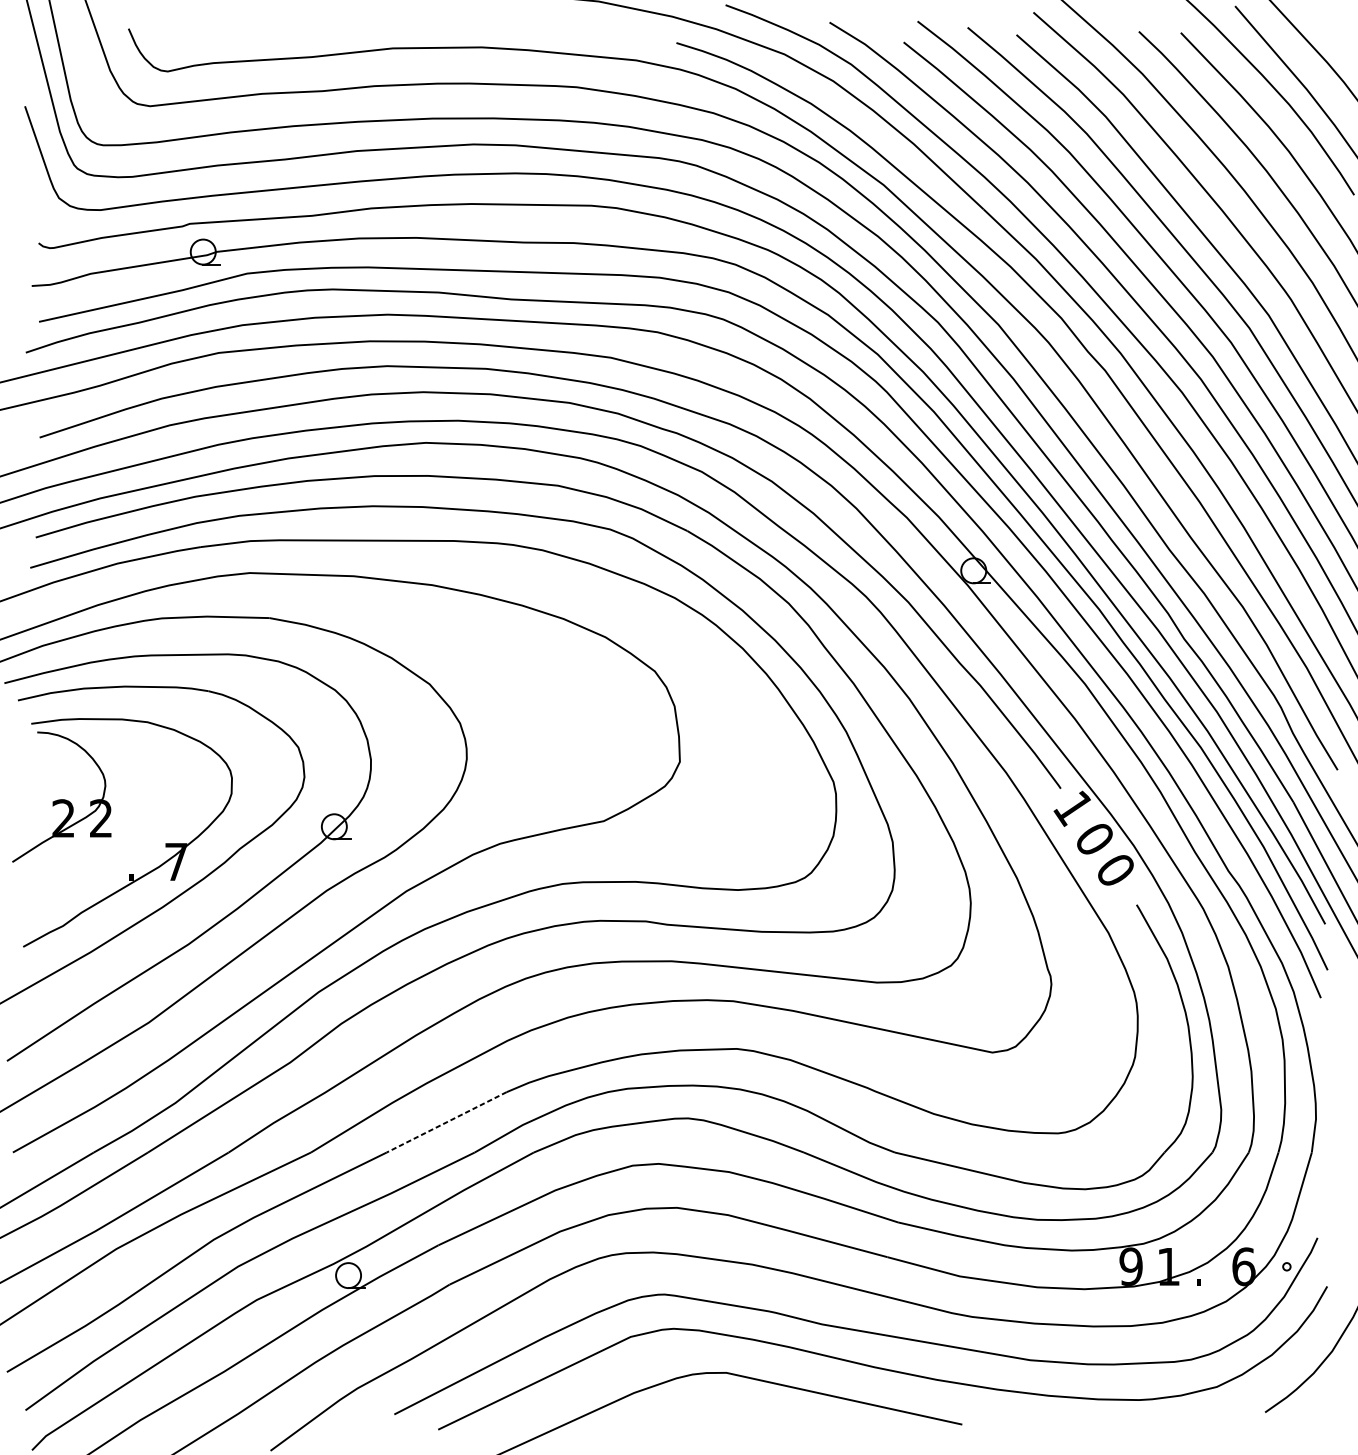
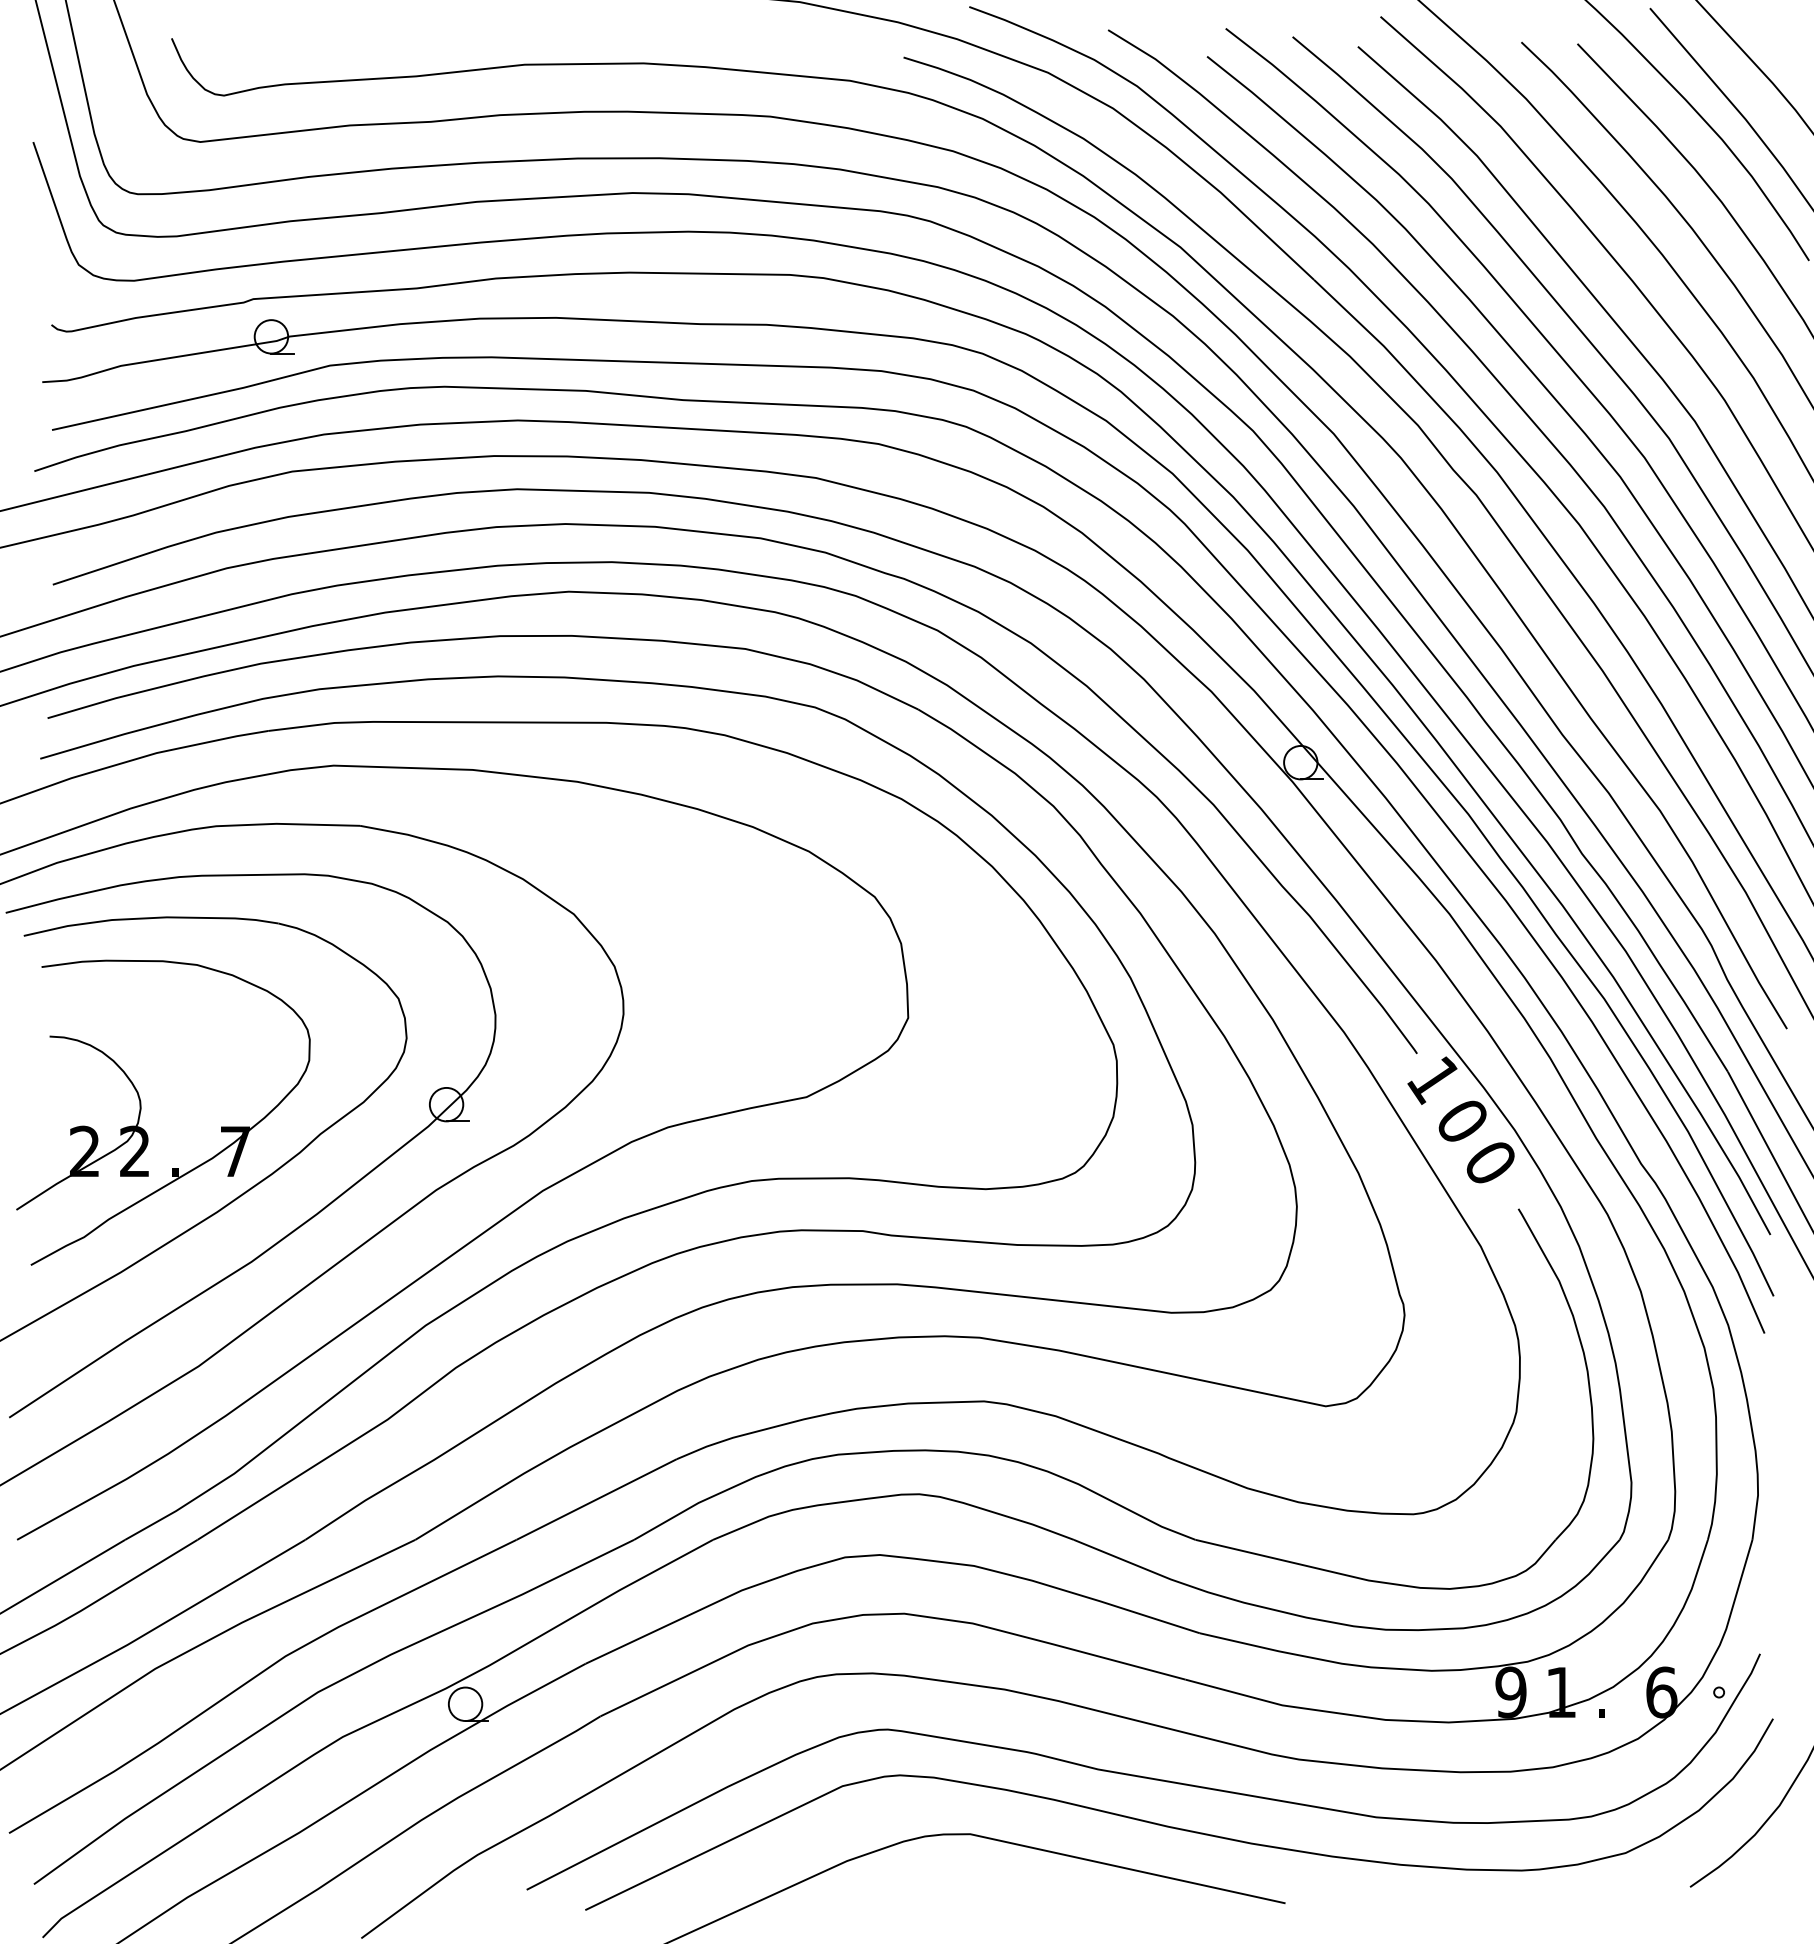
part: (61, 796) -> (82, 1122), moved
line: (446, 1122) -> (596, 1499), dashed -> solid

